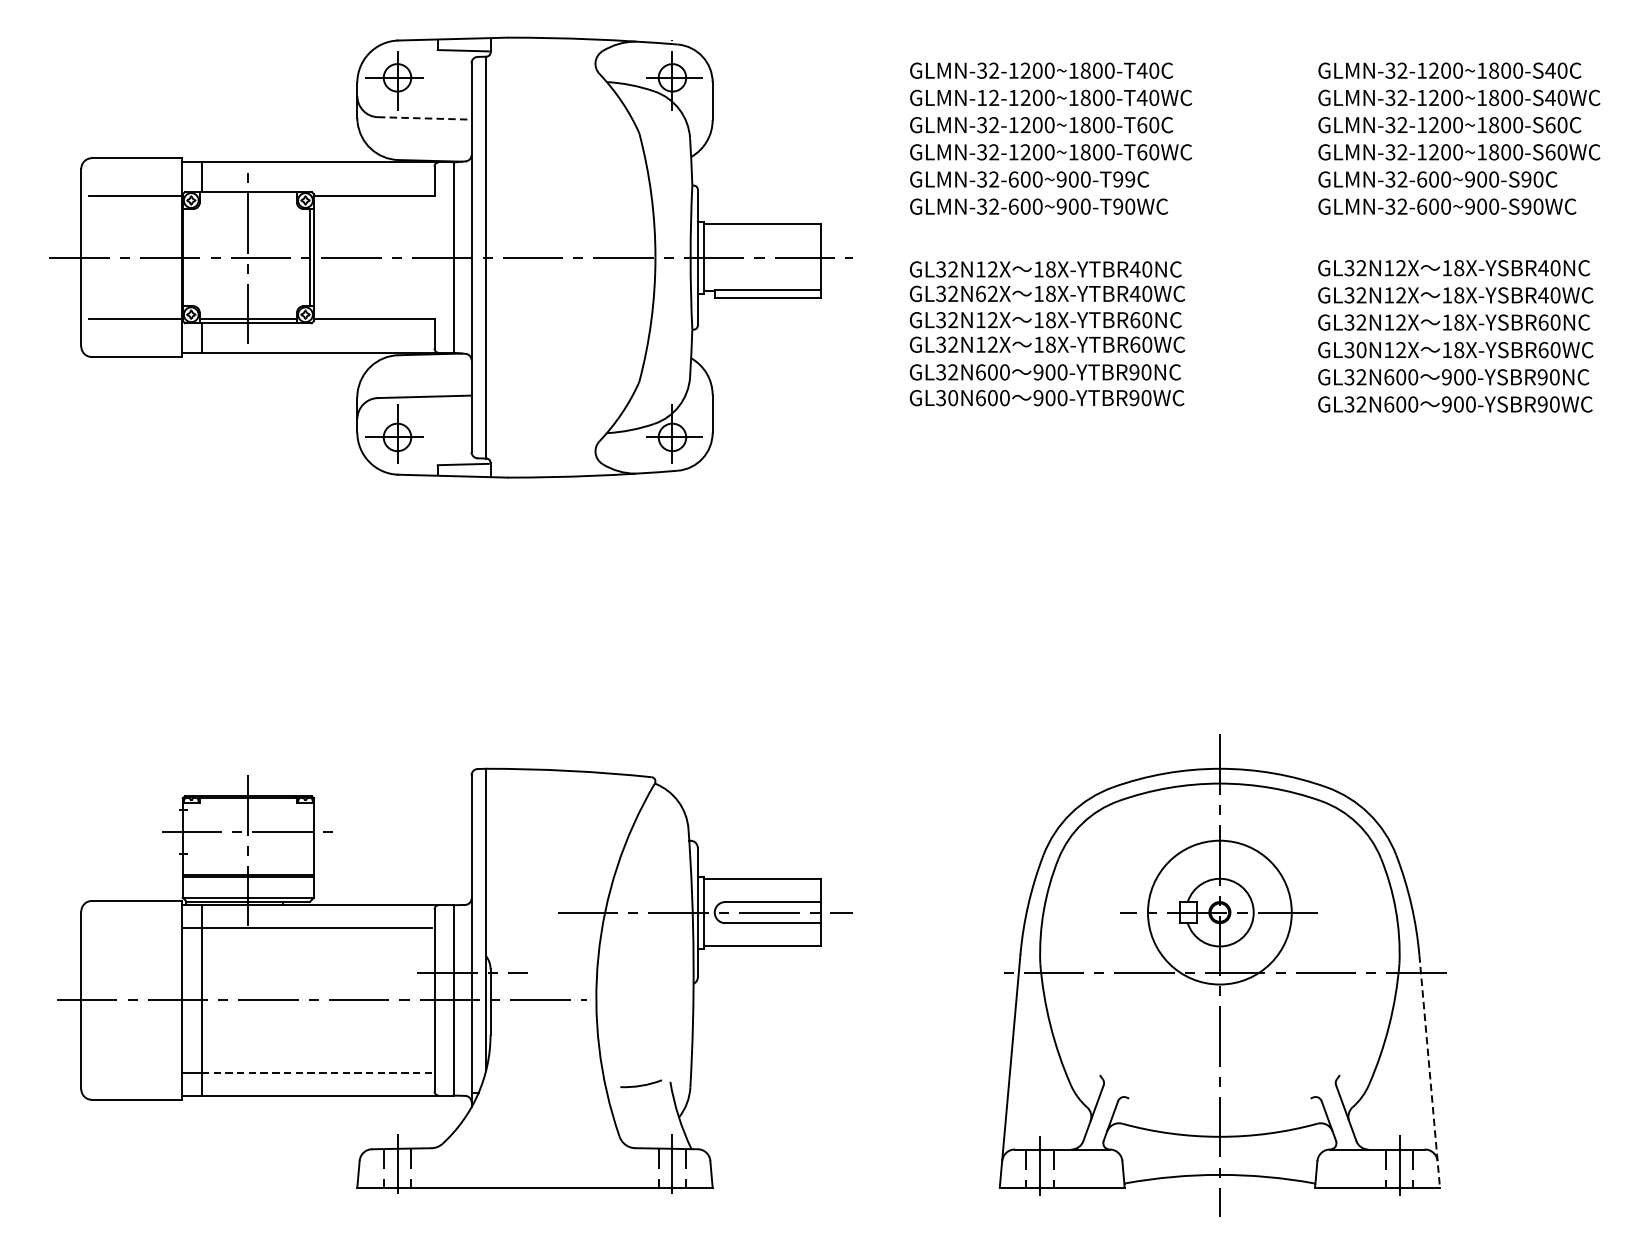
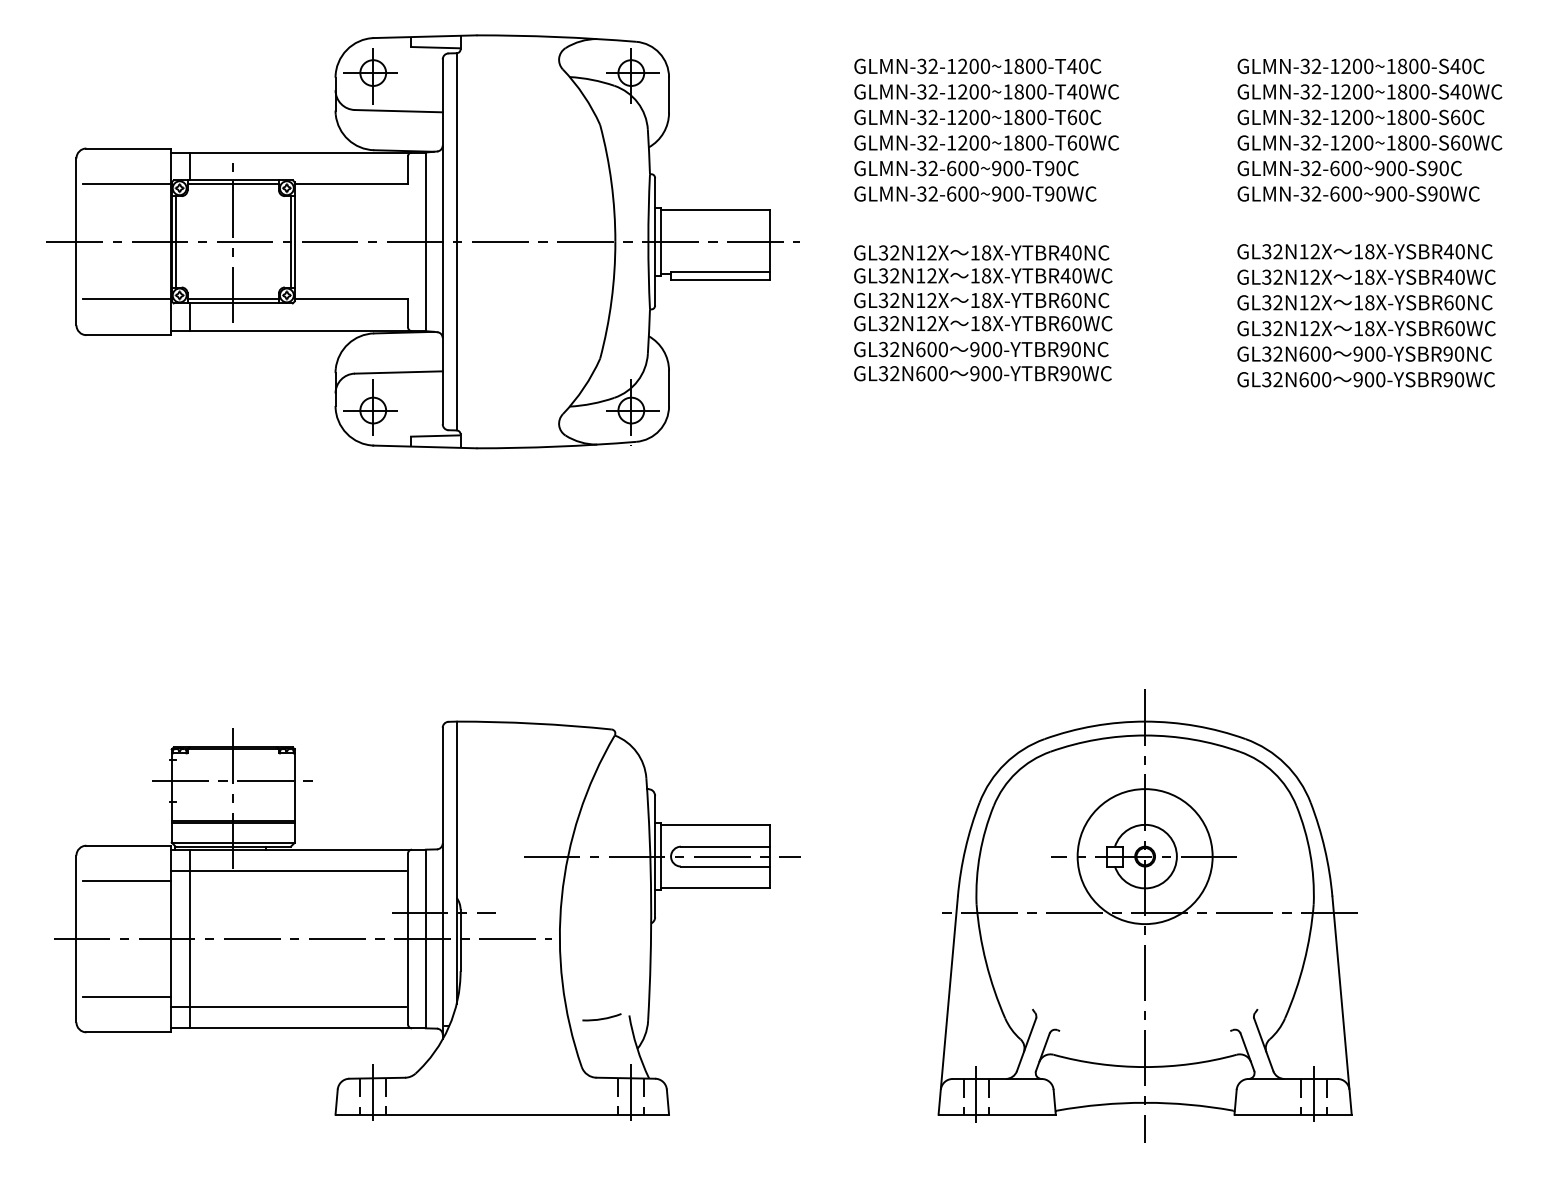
text: (981, 97) -> (921, 91), GLMN-12-1200~1800-T40WC -> GLMN-32-1200~1800-T40WC
line: (424, 118) -> (398, 111), dashed -> solid
text: (1129, 179) -> (1060, 168), GLMN-32-600~900-T99C -> GLMN-32-600~900-T90C
line: (247, 196) -> (232, 184), added
line: (186, 257) -> (175, 241), added
text: (980, 293) -> (920, 275), GL32N62X -> GL32N12X
text: (1360, 349) -> (1277, 328), GL30N12X -> GL32N12X
text: (952, 397) -> (894, 373), GL30N600 -> GL32N600
line: (134, 939) -> (126, 881), added
line: (134, 1061) -> (126, 996), added
line: (1430, 1072) -> (1342, 1006), dashed -> solid
line: (317, 1073) -> (298, 1007), dashed -> solid

